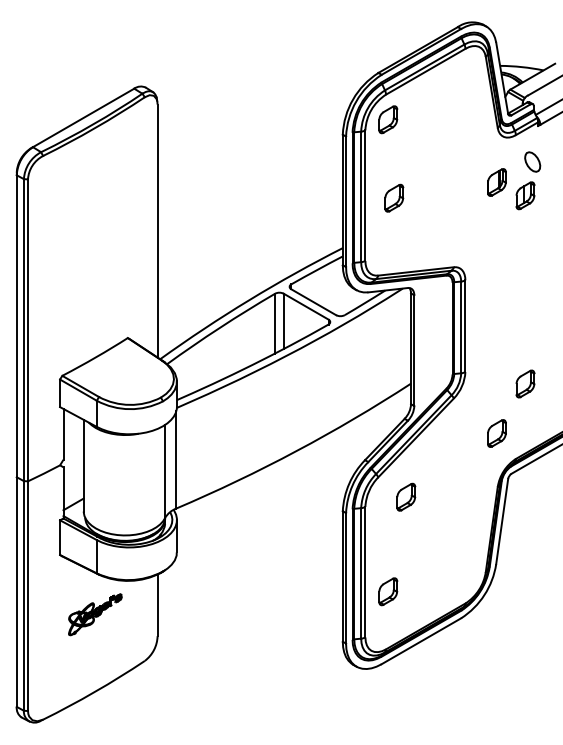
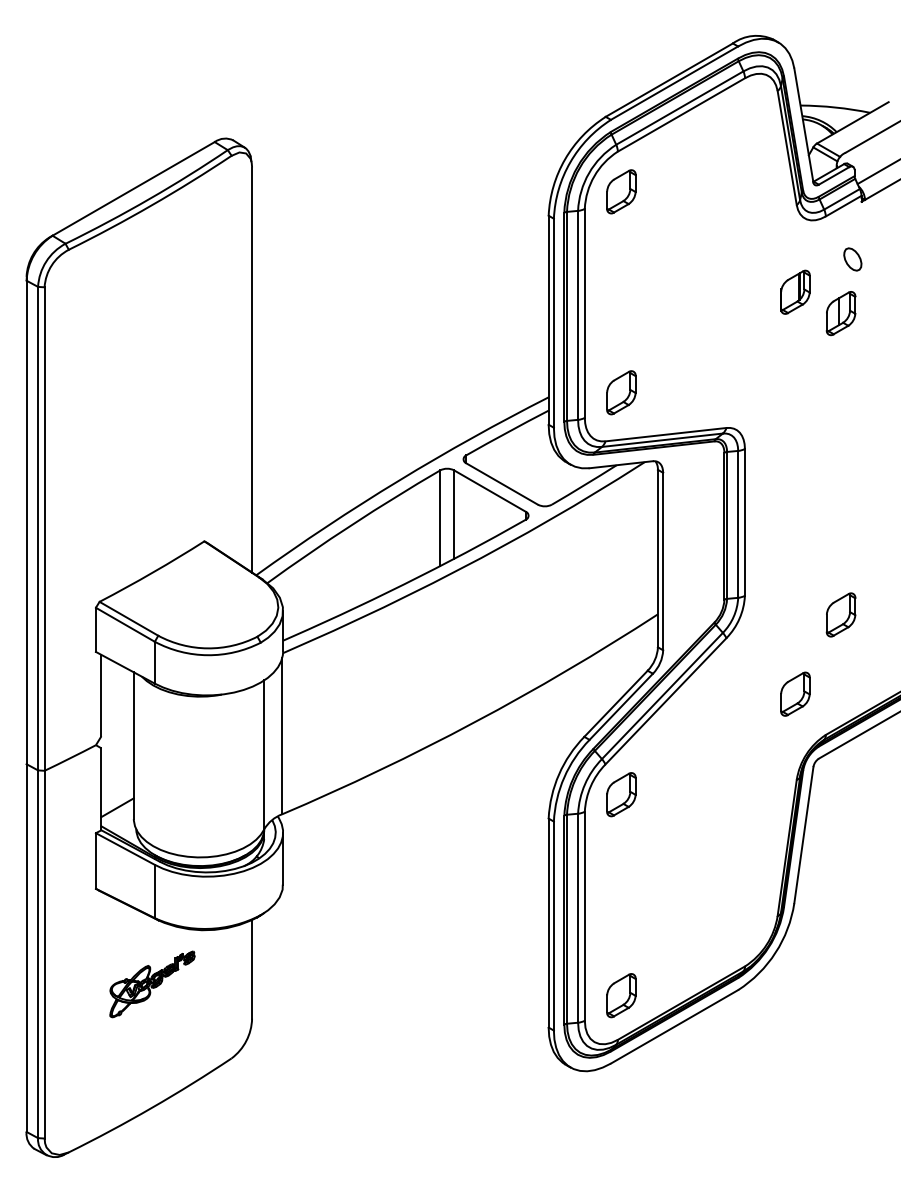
part: (532, 161) -> (852, 258), size x0.71
part: (394, 197) -> (621, 391), moved
part: (406, 496) -> (621, 793), moved
part: (388, 591) -> (621, 995), moved

